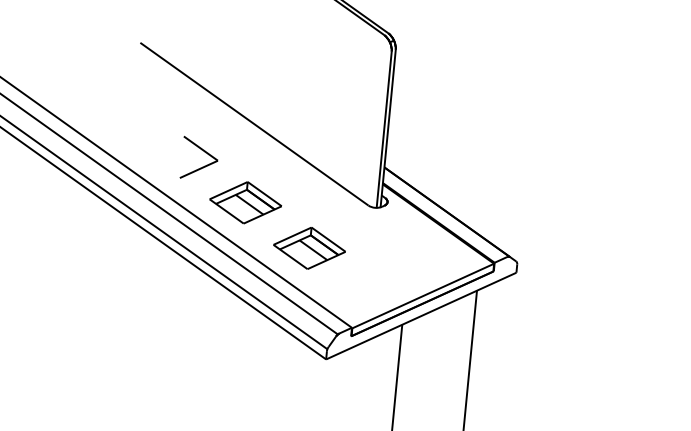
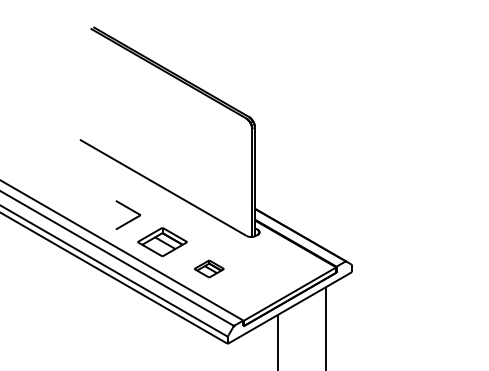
part: (310, 247) -> (209, 268), size x0.6

